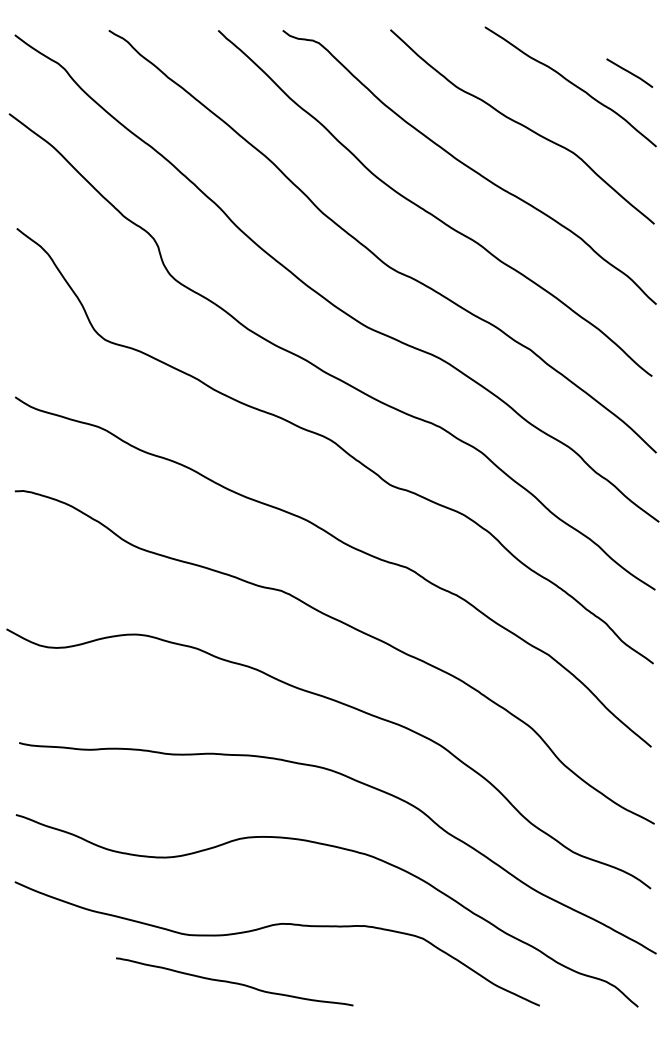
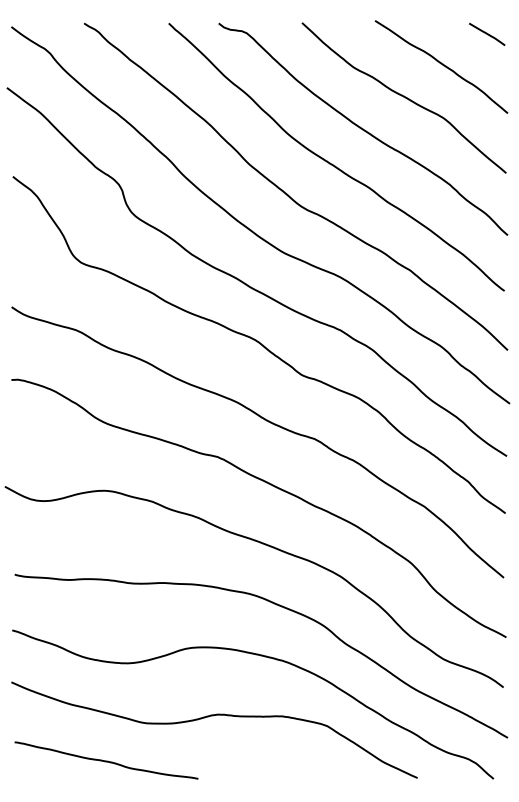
line: (630, 71) -> (487, 33), moved
curve: (234, 981) -> (106, 760), moved

